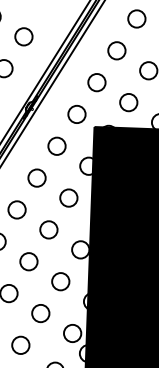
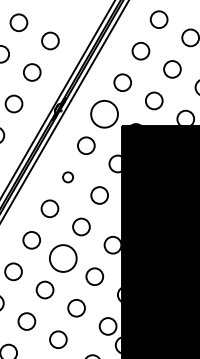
circle: (76, 113) -> (104, 113), size x1.6
circle: (36, 178) -> (67, 177), size x0.6
circle: (28, 261) -> (62, 258), size x1.6

